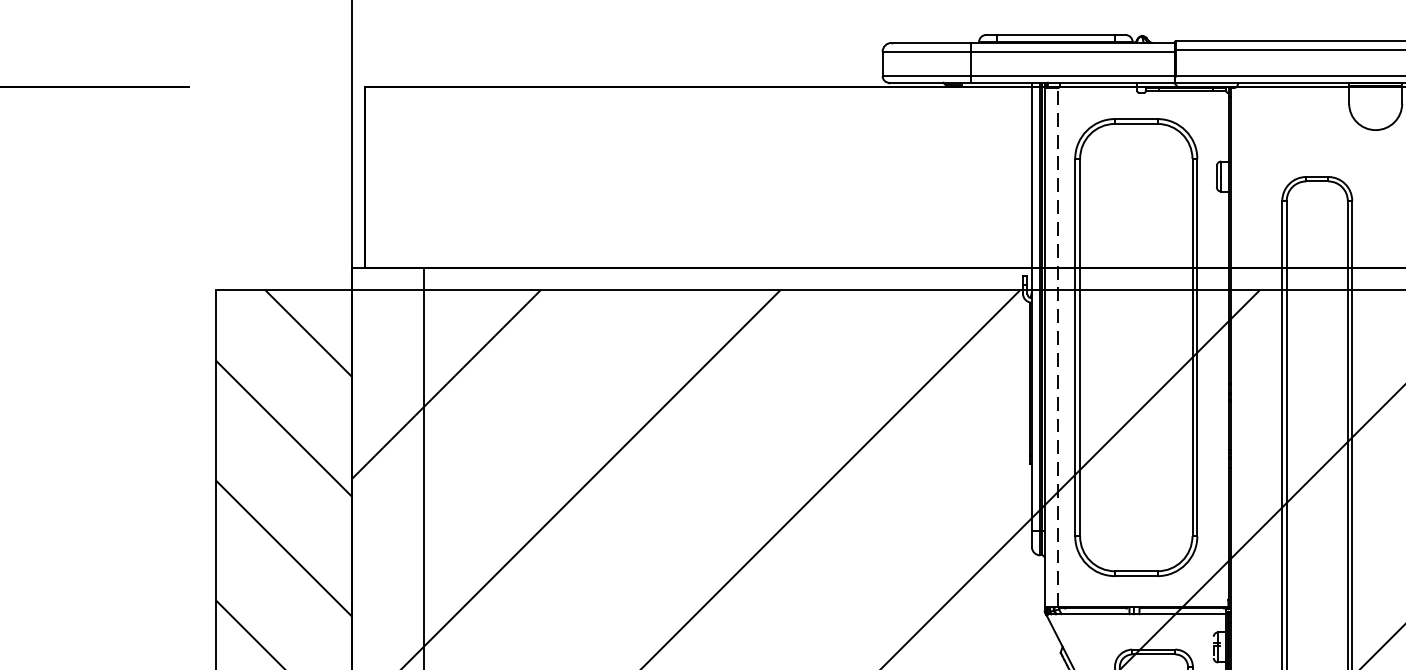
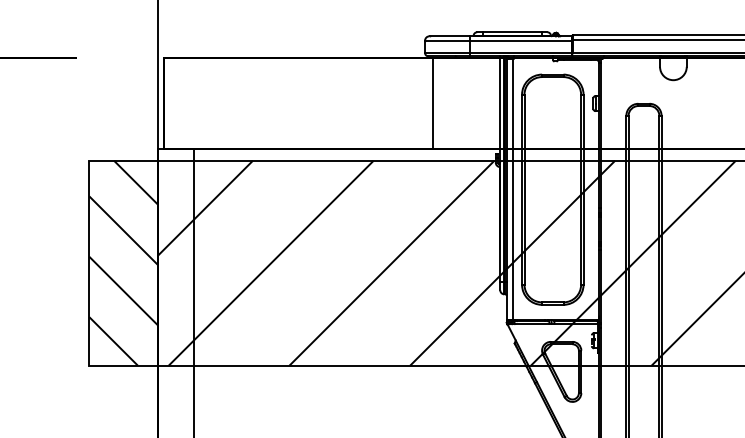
line: (899, 176) -> (433, 103), added
line: (1058, 347) -> (513, 189), dashed -> solid

